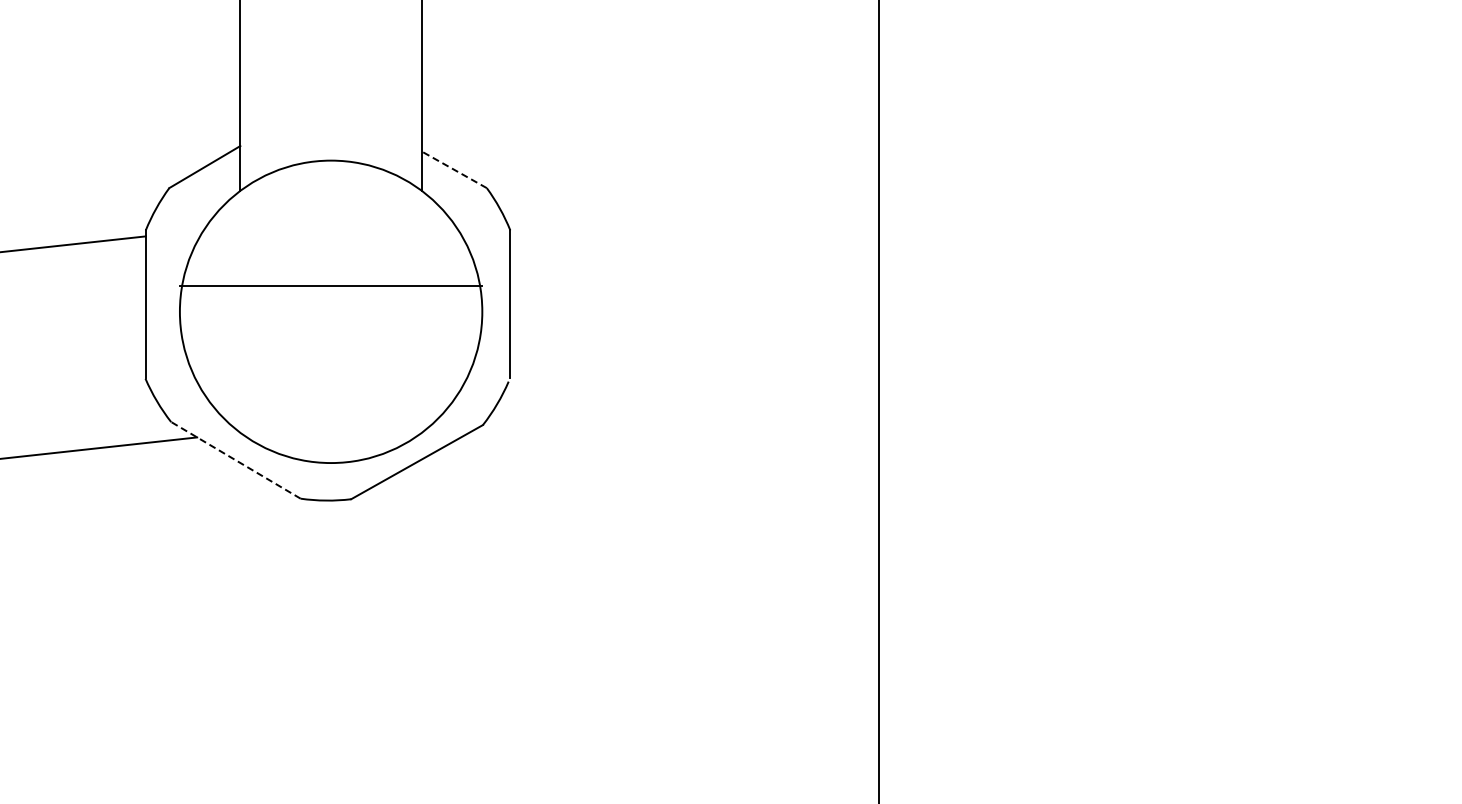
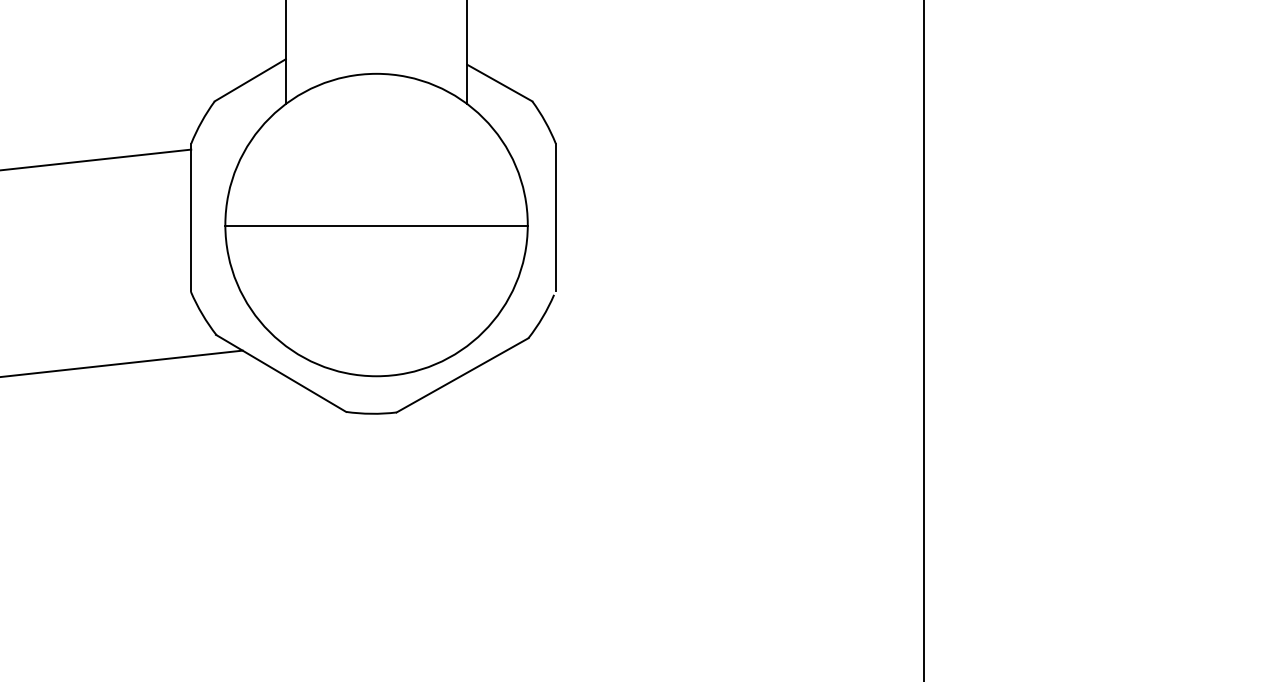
line: (453, 169) -> (498, 82), dashed -> solid
line: (330, 285) -> (375, 225), moved
line: (235, 460) -> (280, 373), dashed -> solid

